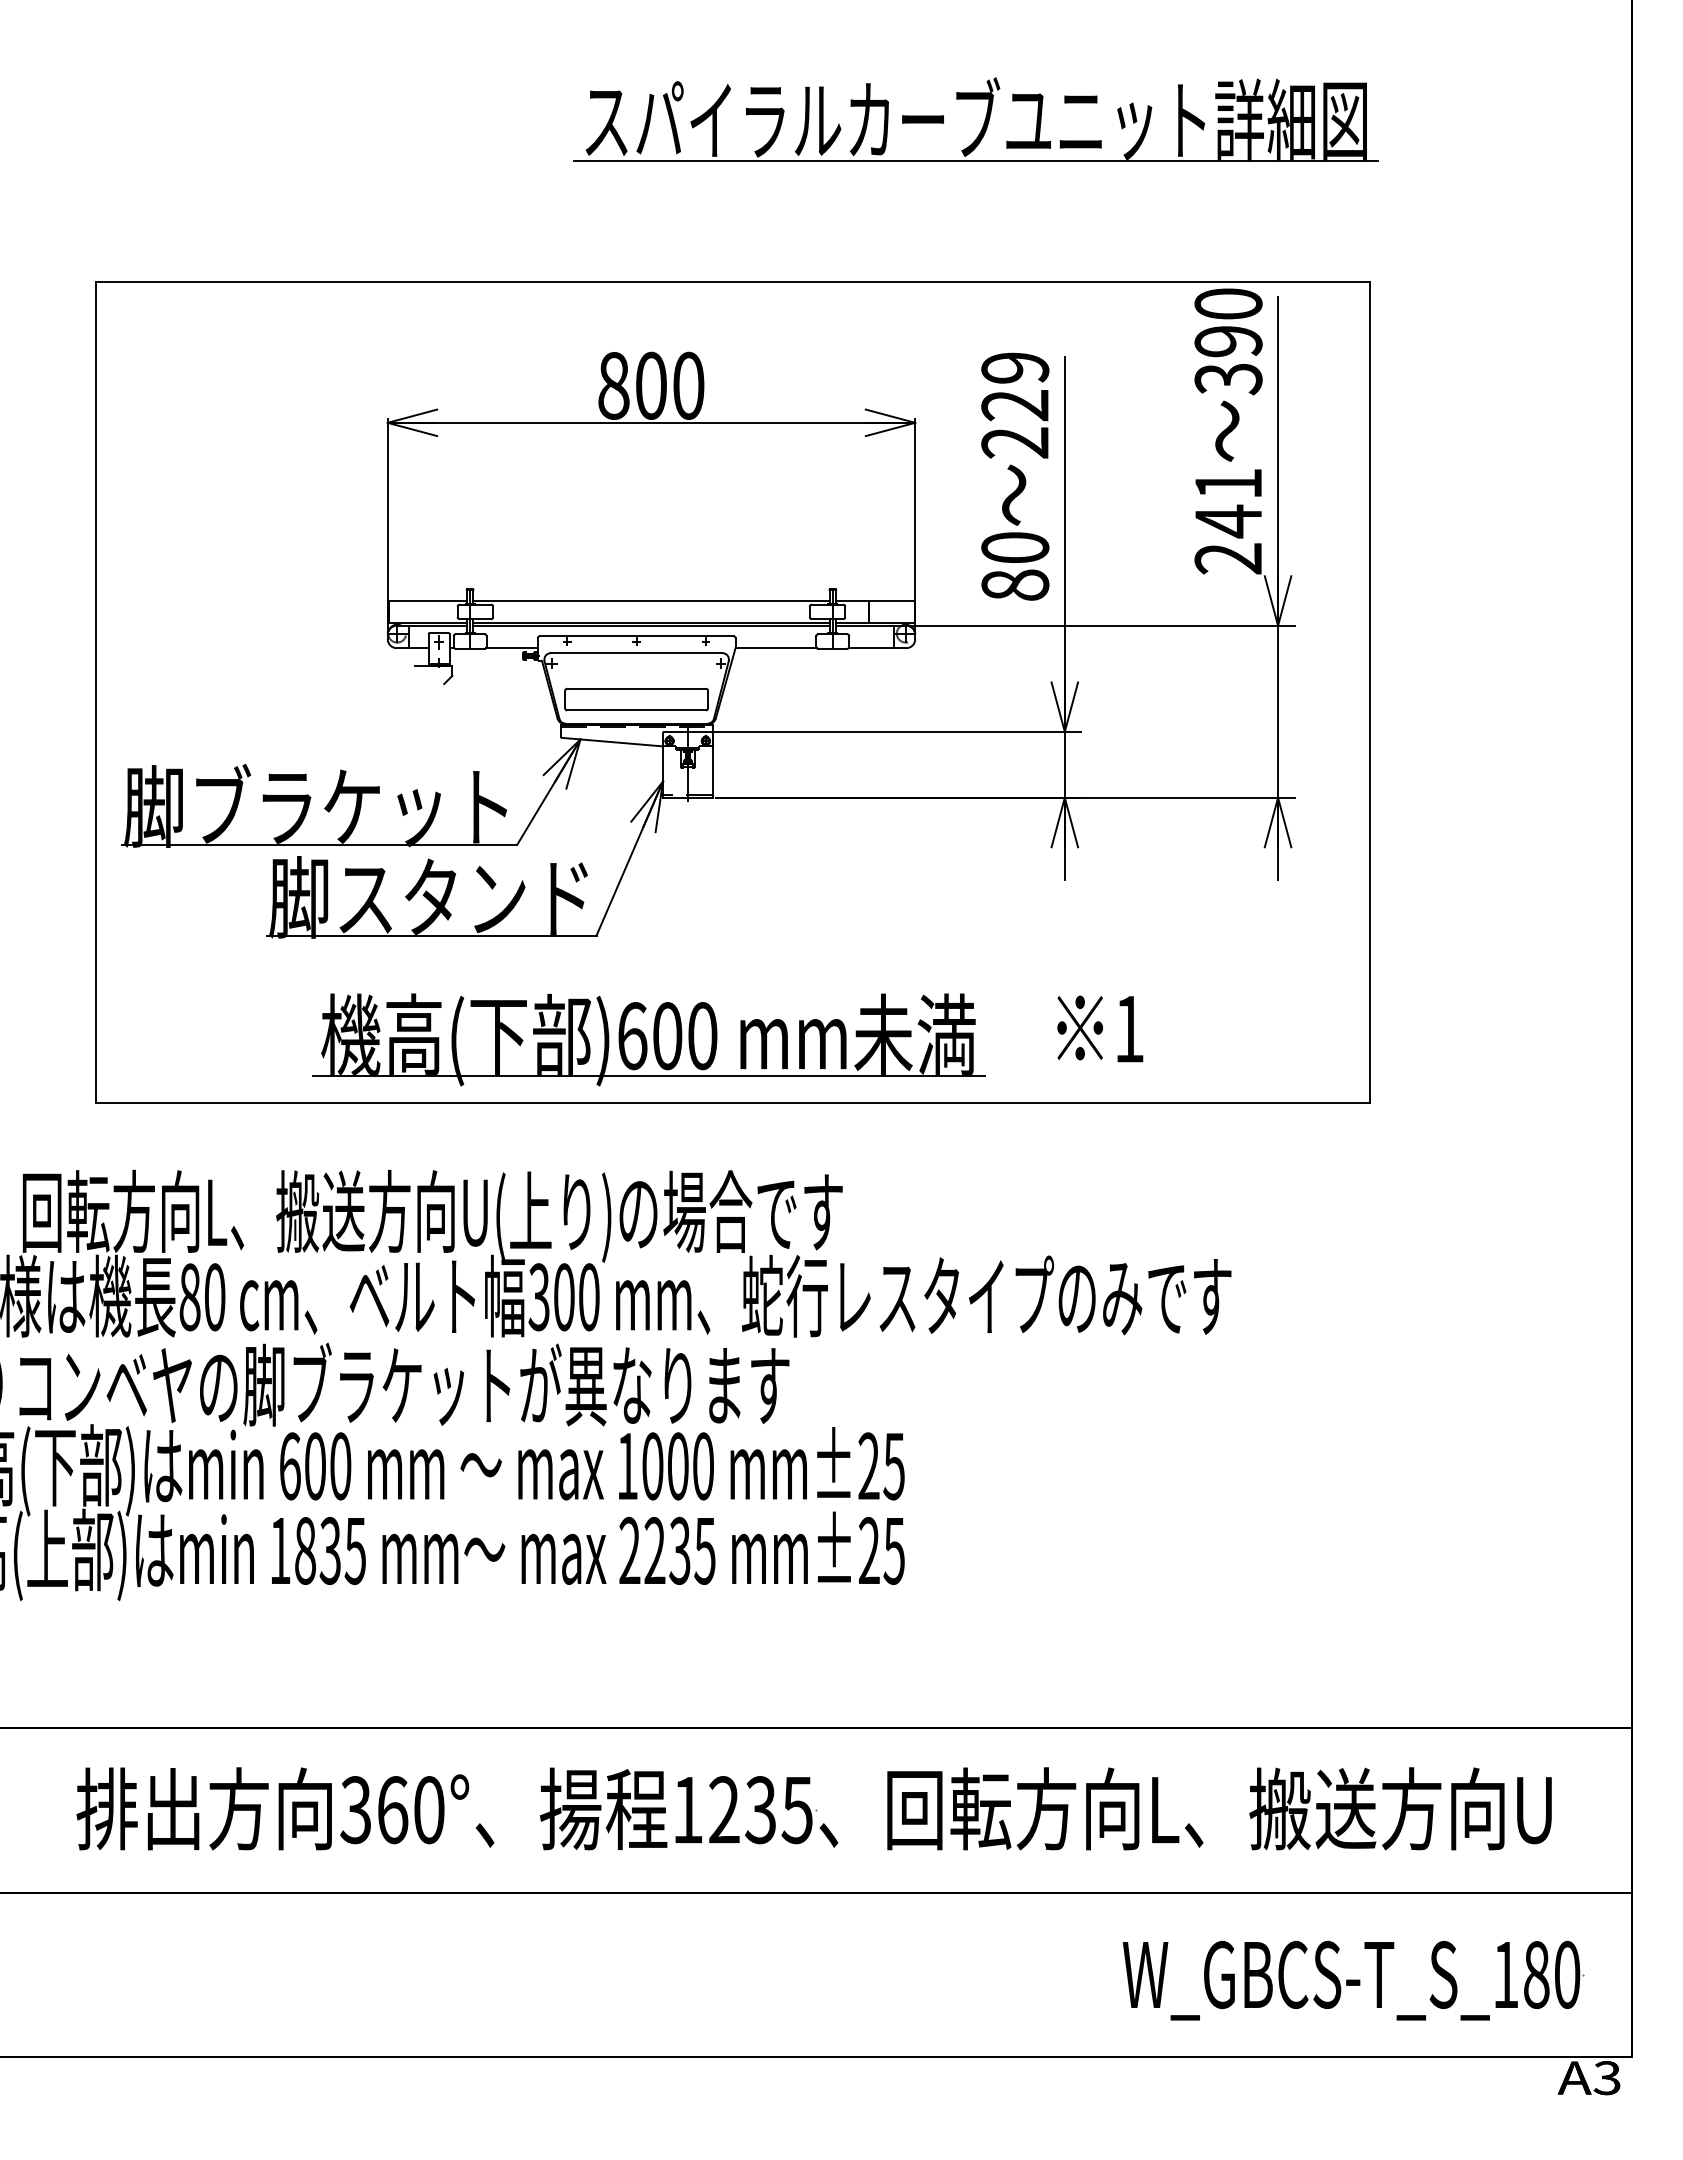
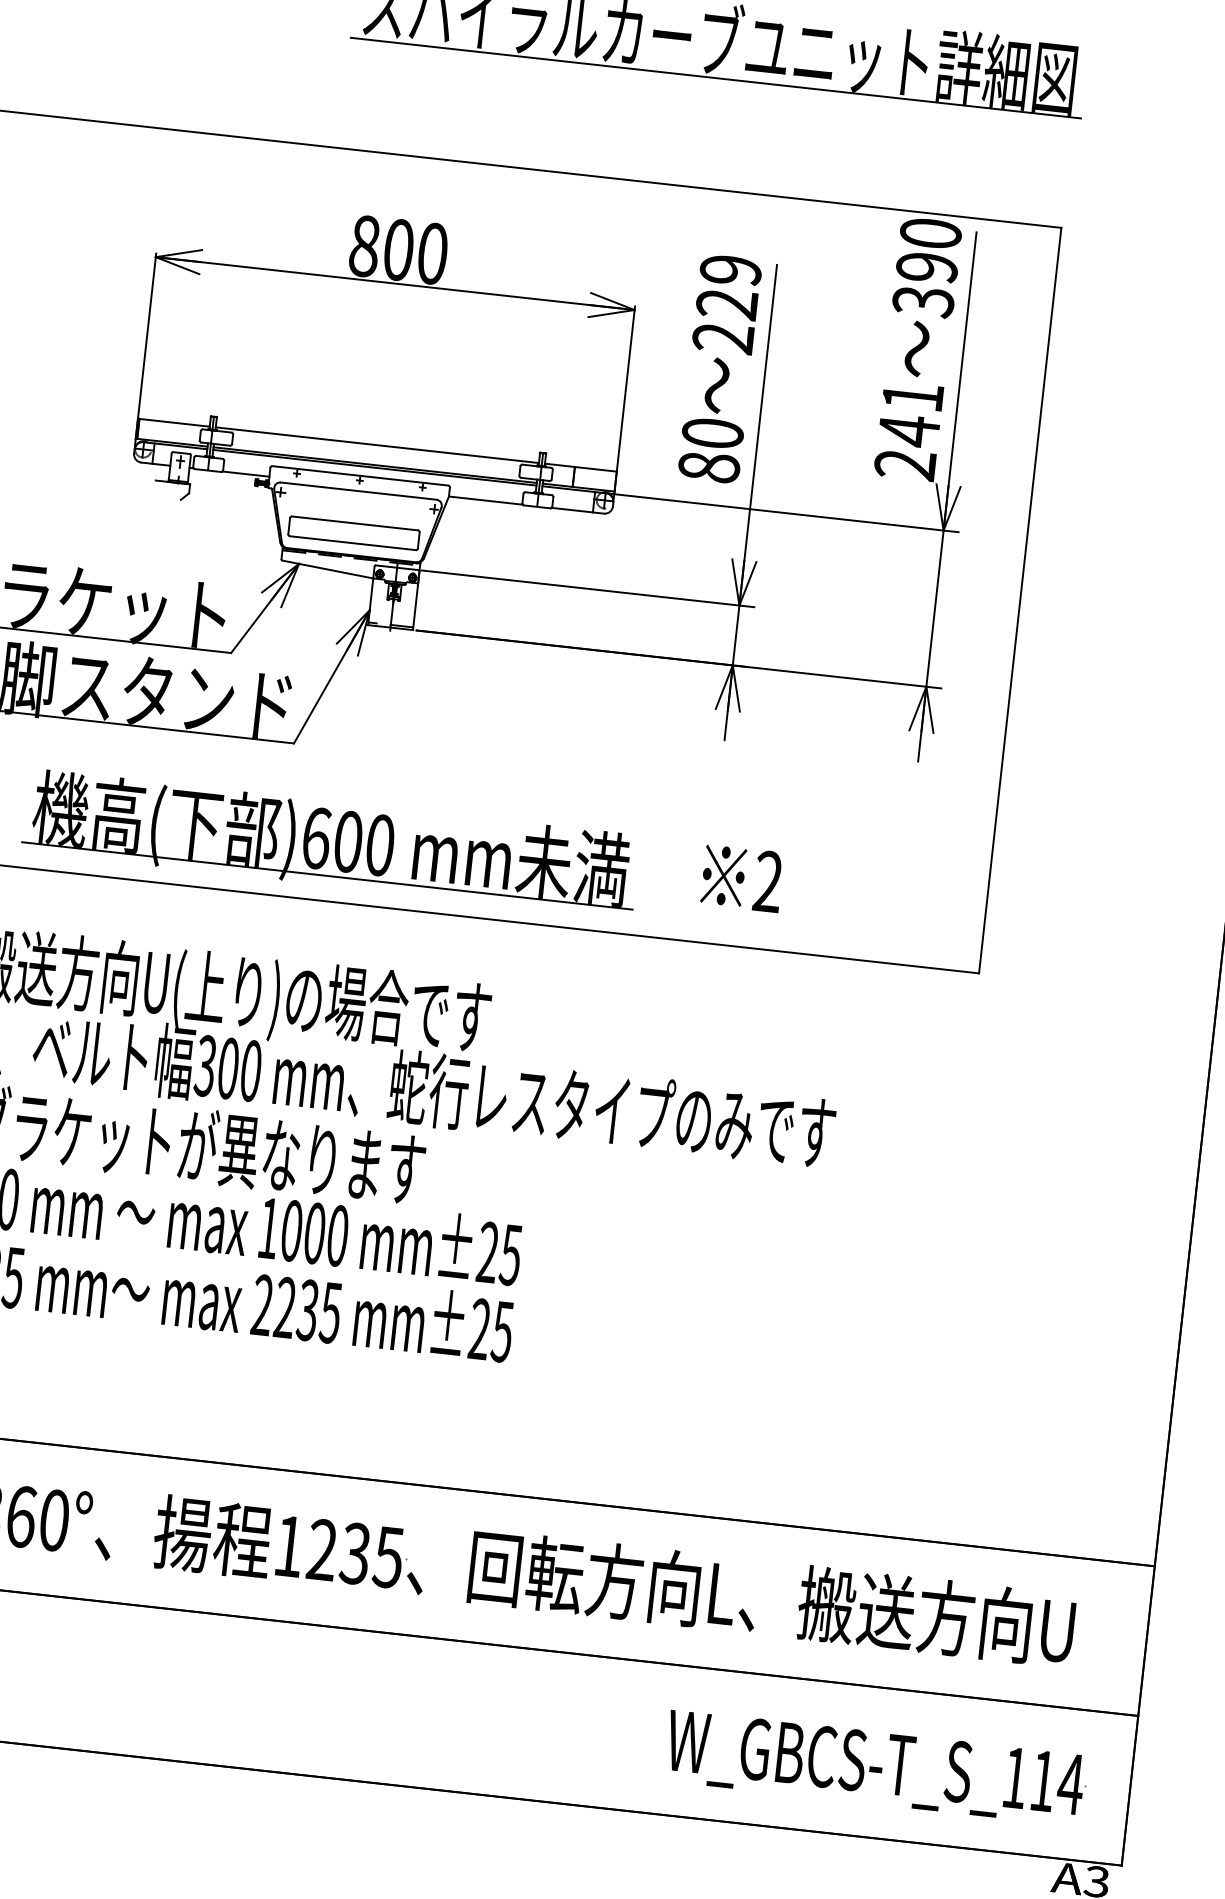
text: (1129, 1028) -> (768, 881), 1 -> 2
text: (1552, 1974) -> (1057, 1782), W_GBCS-T_S_180 -> W_GBCS-T_S_114

